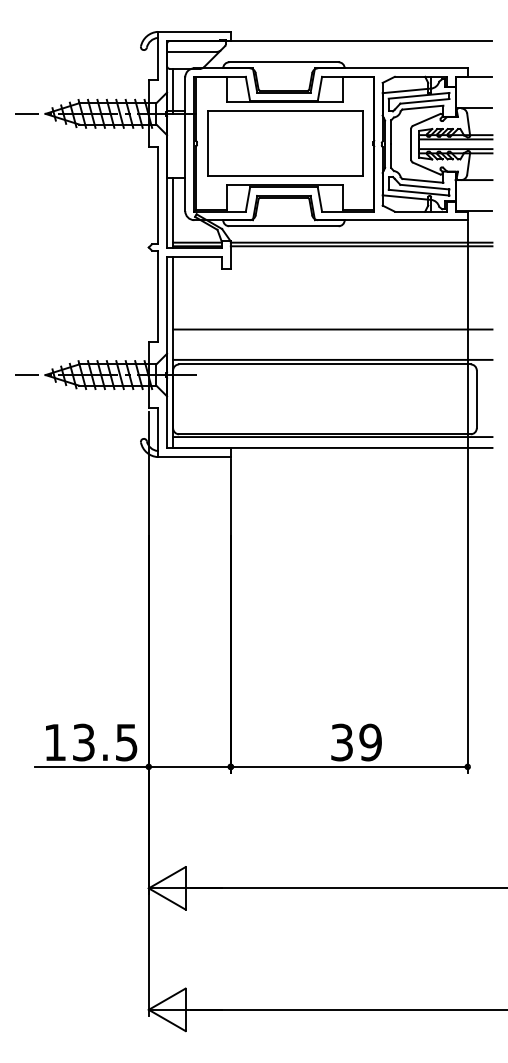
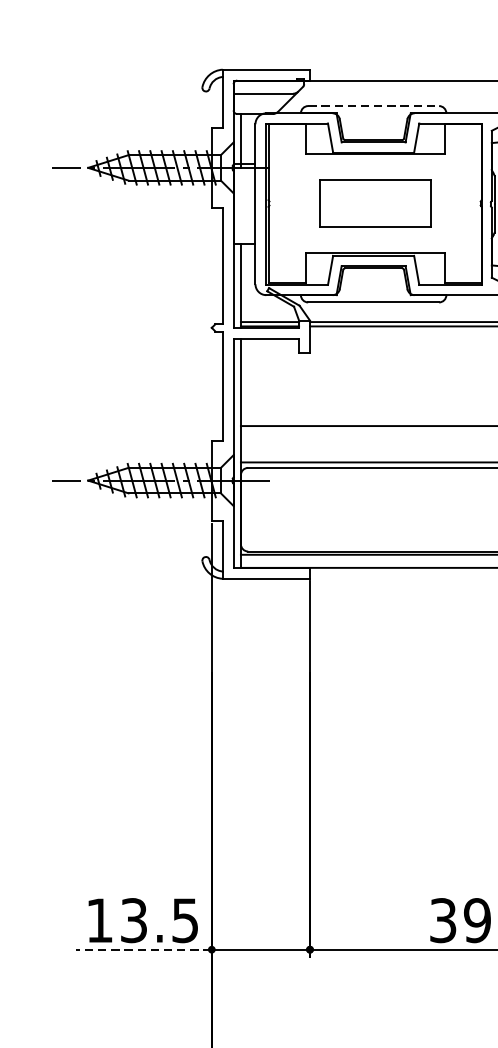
line: (283, 62) -> (373, 106), solid -> dashed
part: (285, 143) -> (375, 203), size x0.6
line: (91, 766) -> (143, 949), solid -> dashed

